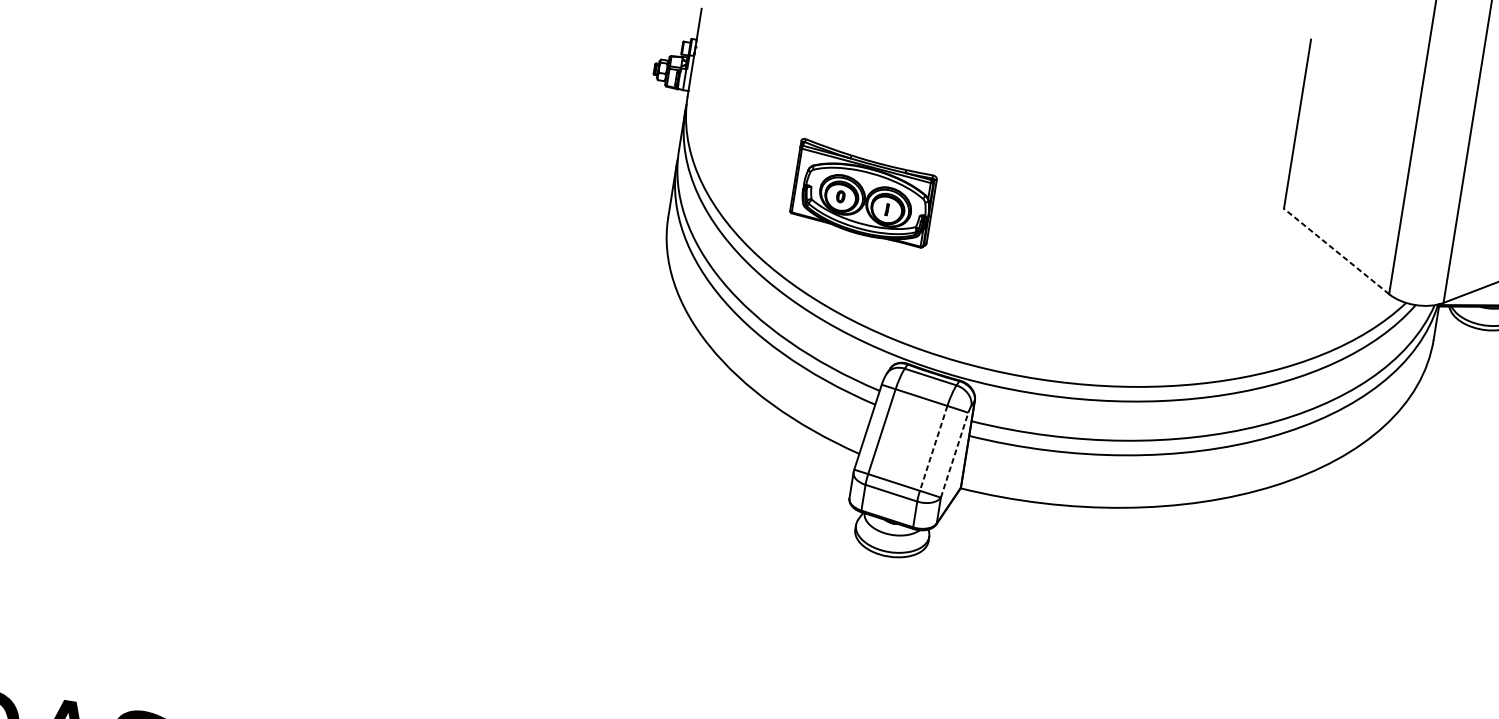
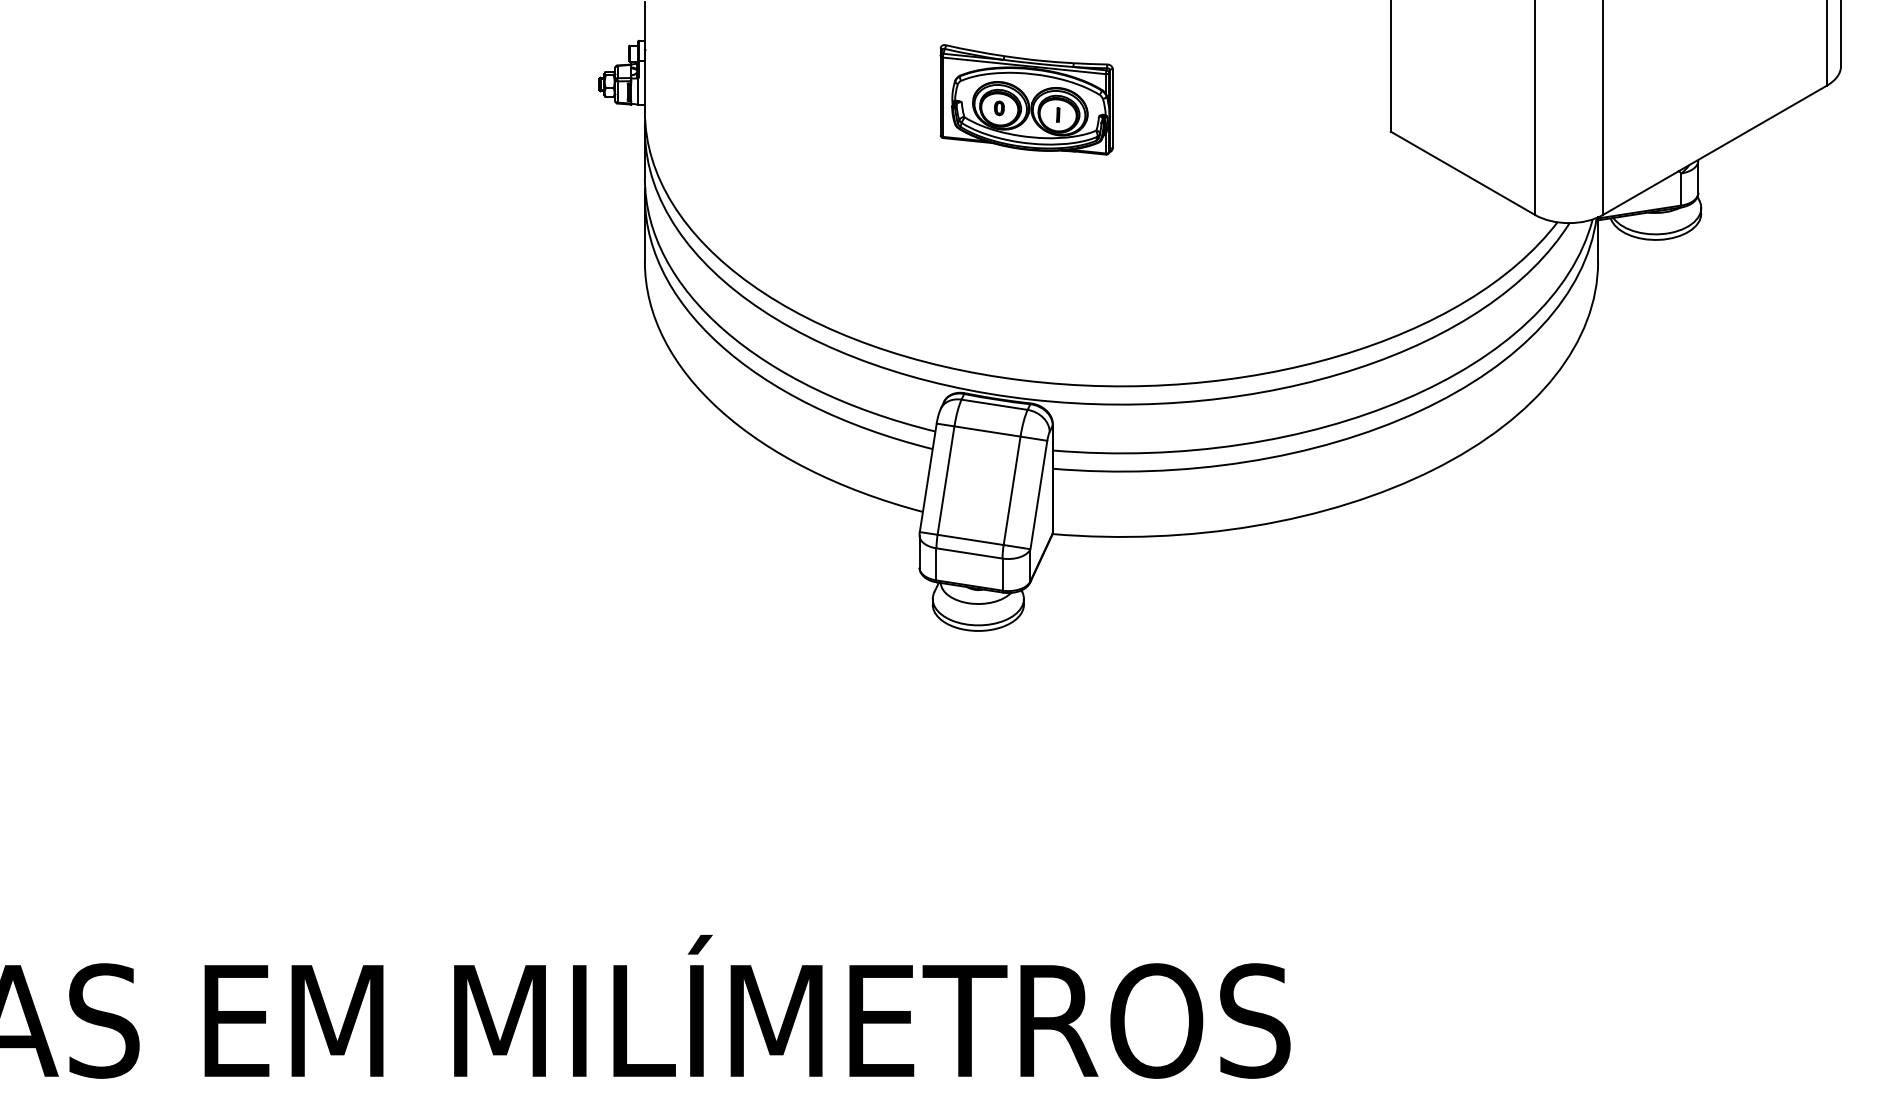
part: (863, 193) -> (1026, 99), moved
line: (1336, 251) -> (1462, 173), dashed -> solid
line: (934, 448) -> (1012, 490), dashed -> solid
line: (954, 455) -> (1038, 495), dashed -> solid

